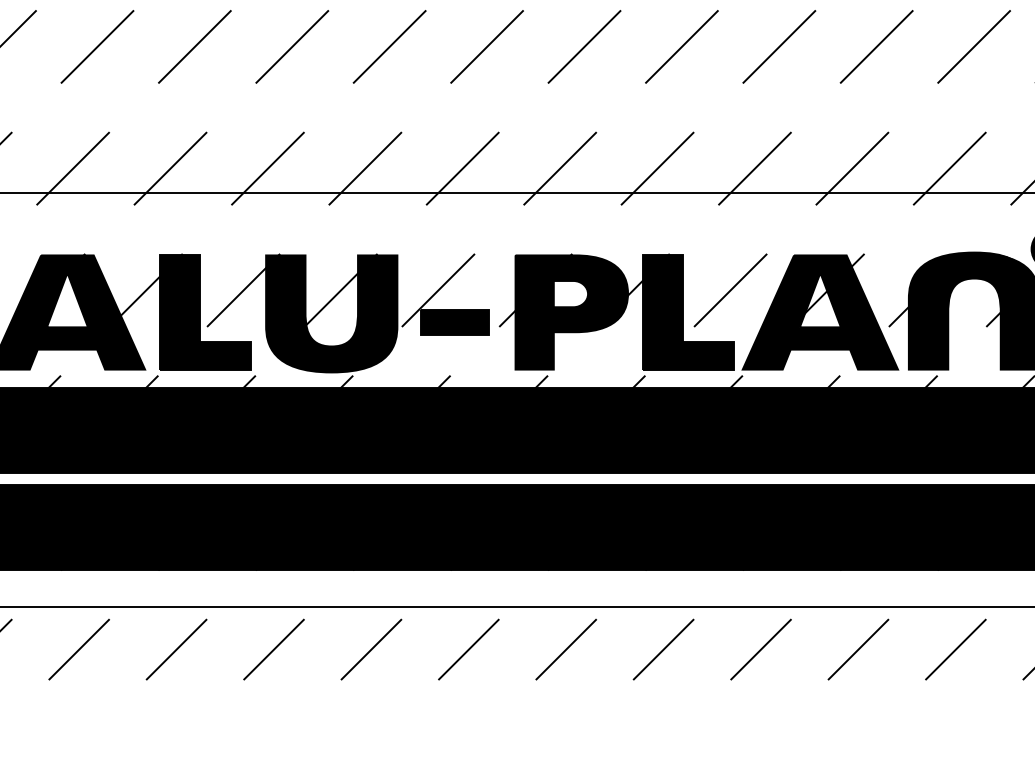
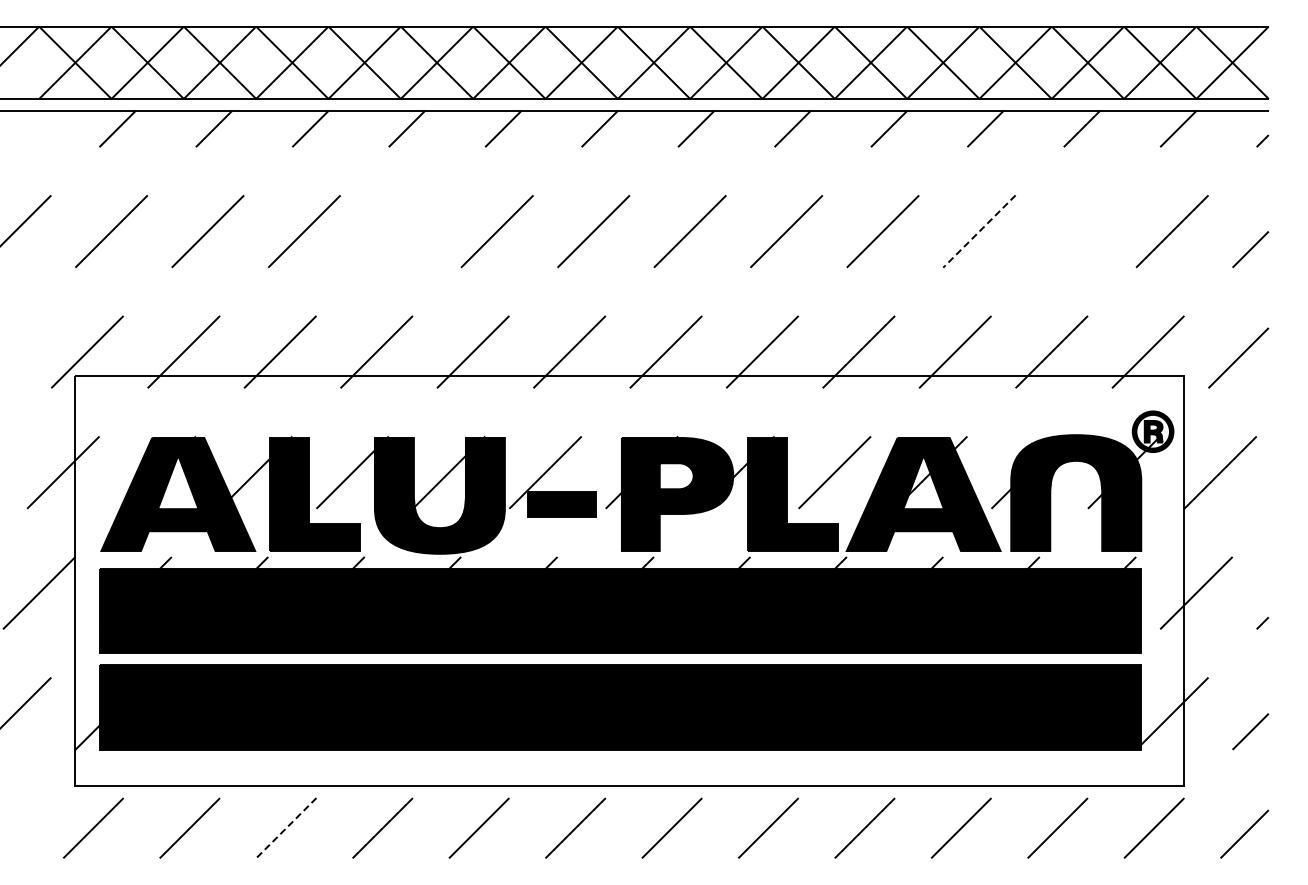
line: (291, 46) -> (400, 231), removed
line: (876, 46) -> (979, 231), solid -> dashed
line: (973, 46) -> (1075, 231), removed
line: (176, 649) -> (286, 828), solid -> dashed

